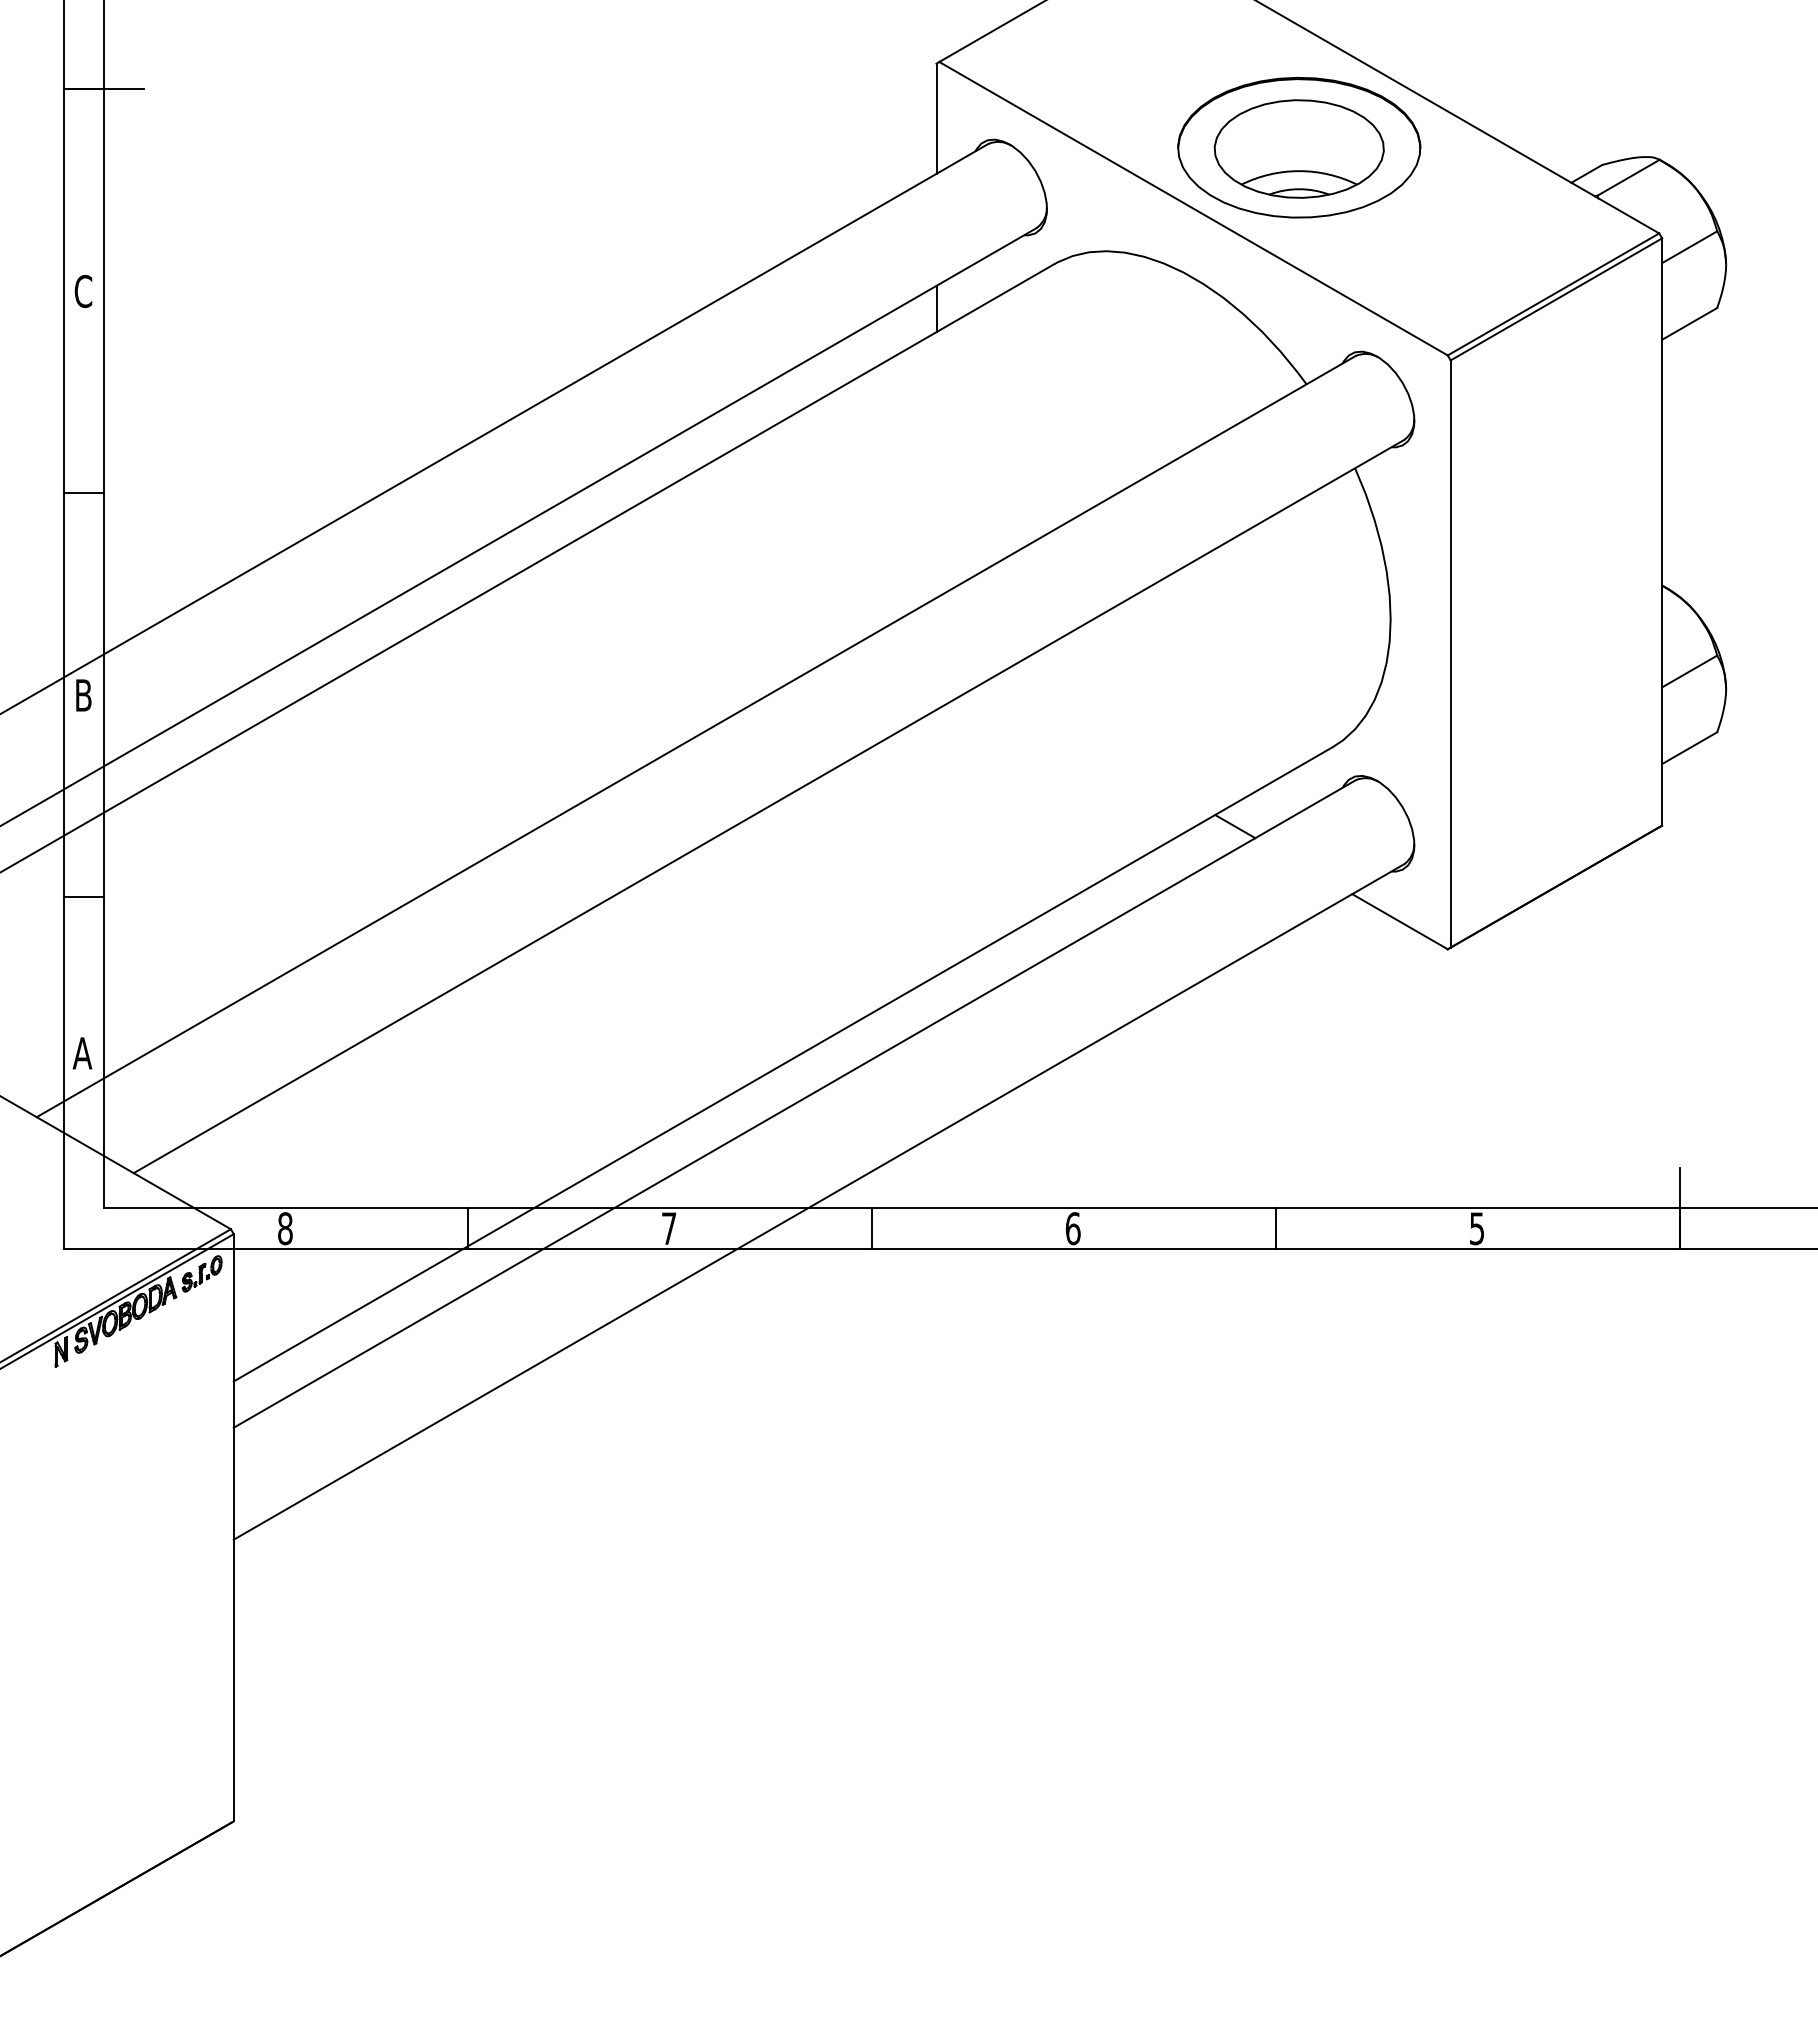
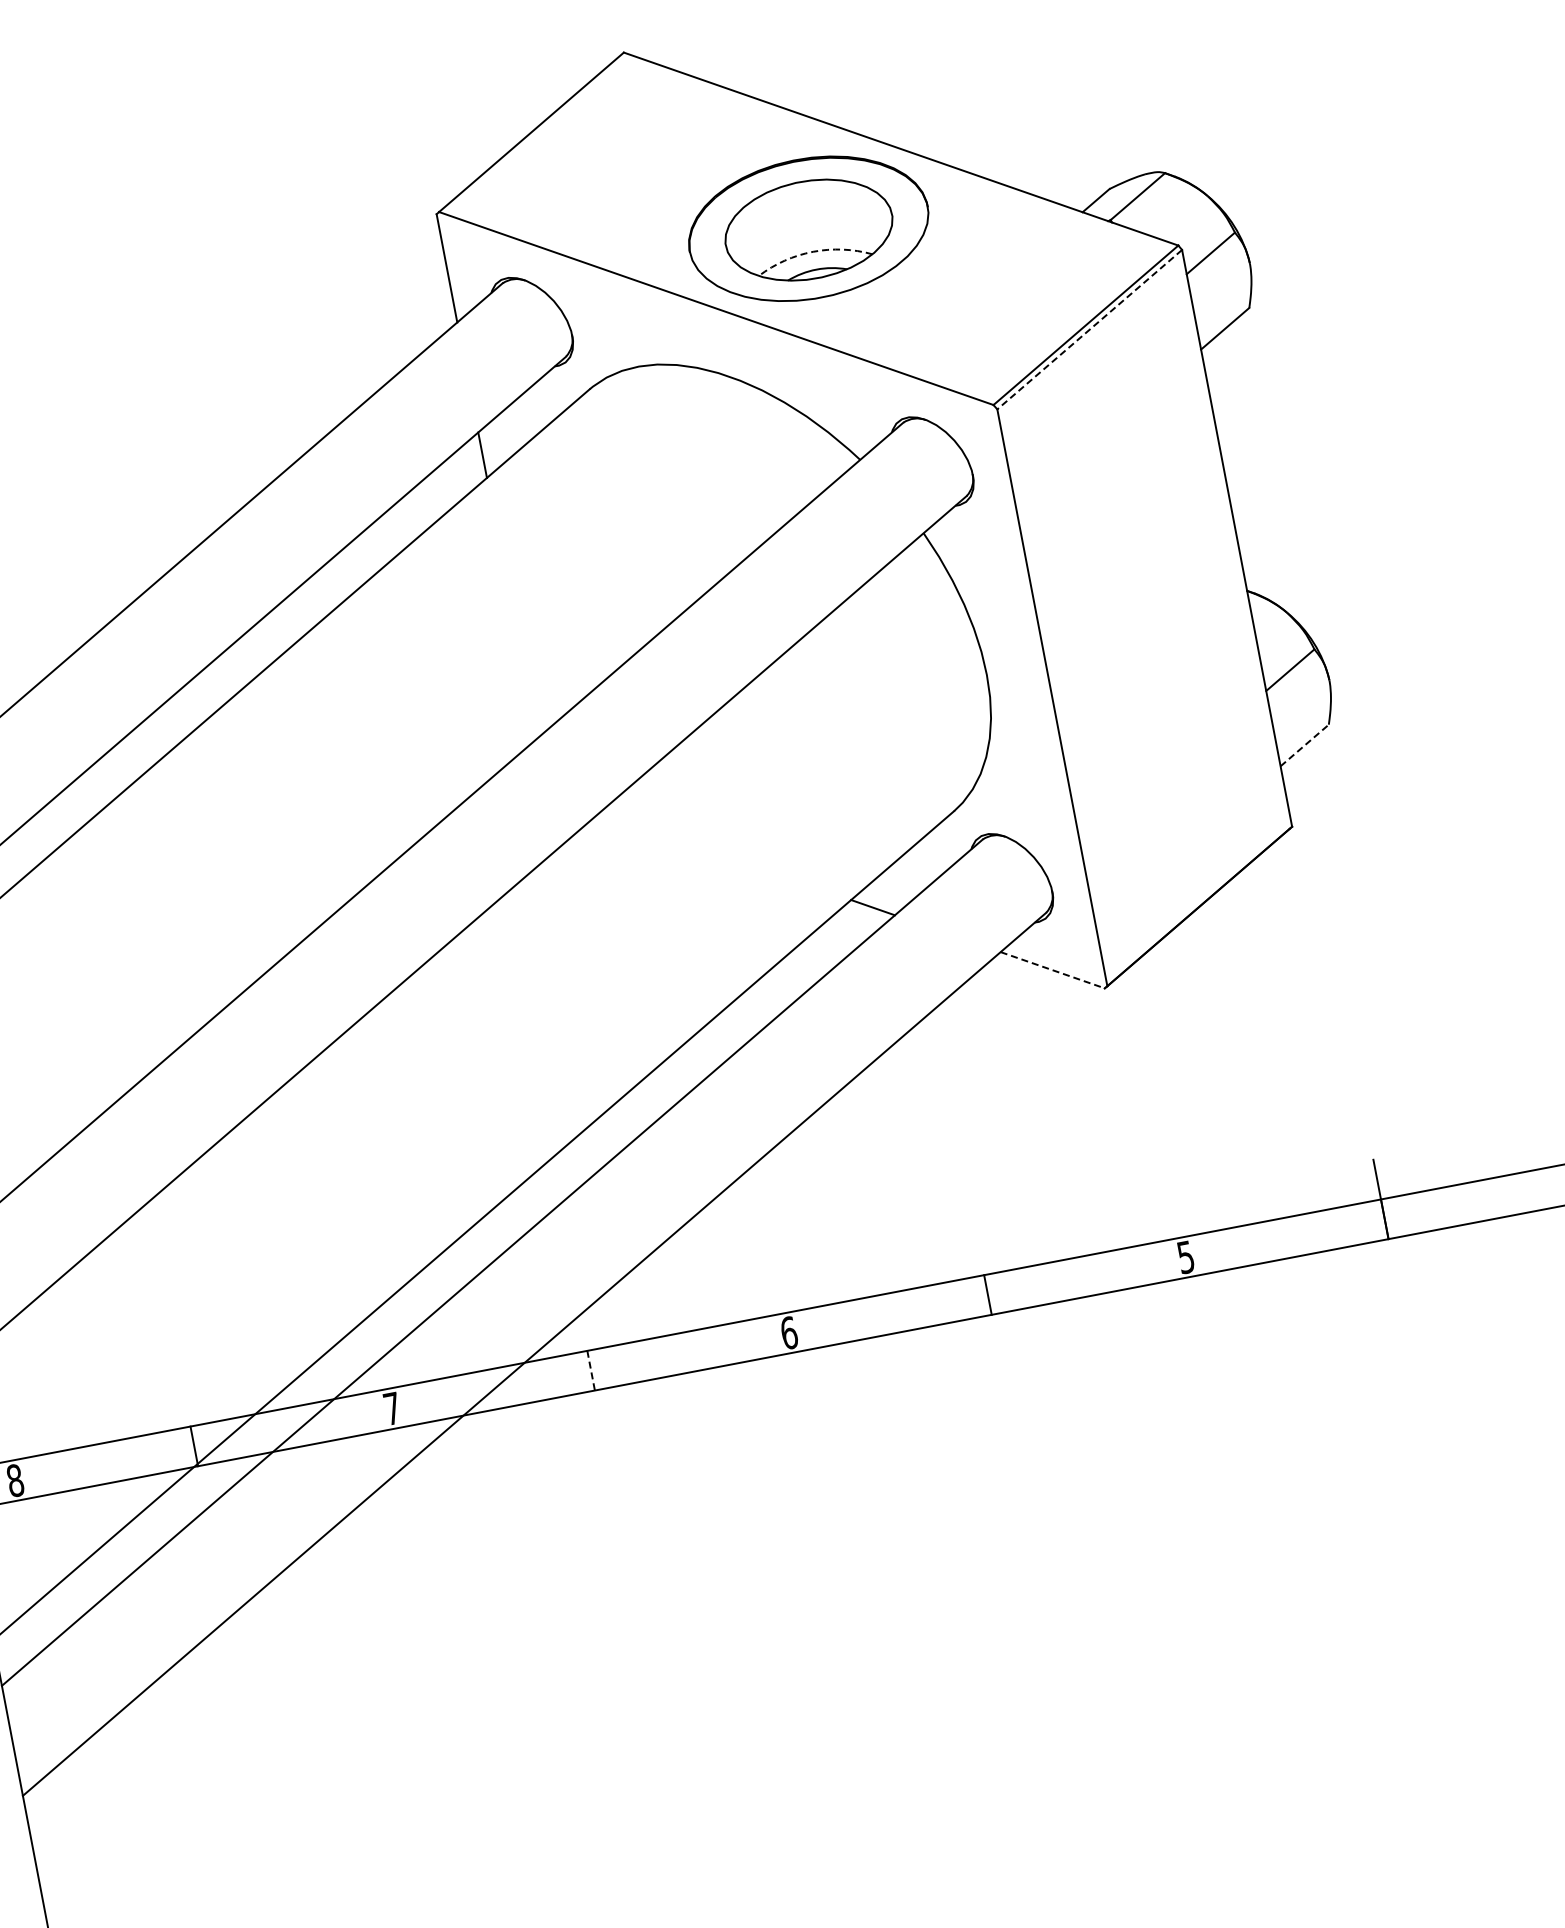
arc: (1299, 171) -> (813, 252), solid -> dashed
line: (1555, 299) -> (1088, 329), solid -> dashed
line: (1689, 748) -> (1304, 745), solid -> dashed
line: (1400, 921) -> (1053, 969), solid -> dashed
line: (871, 1229) -> (591, 1371), solid -> dashed

